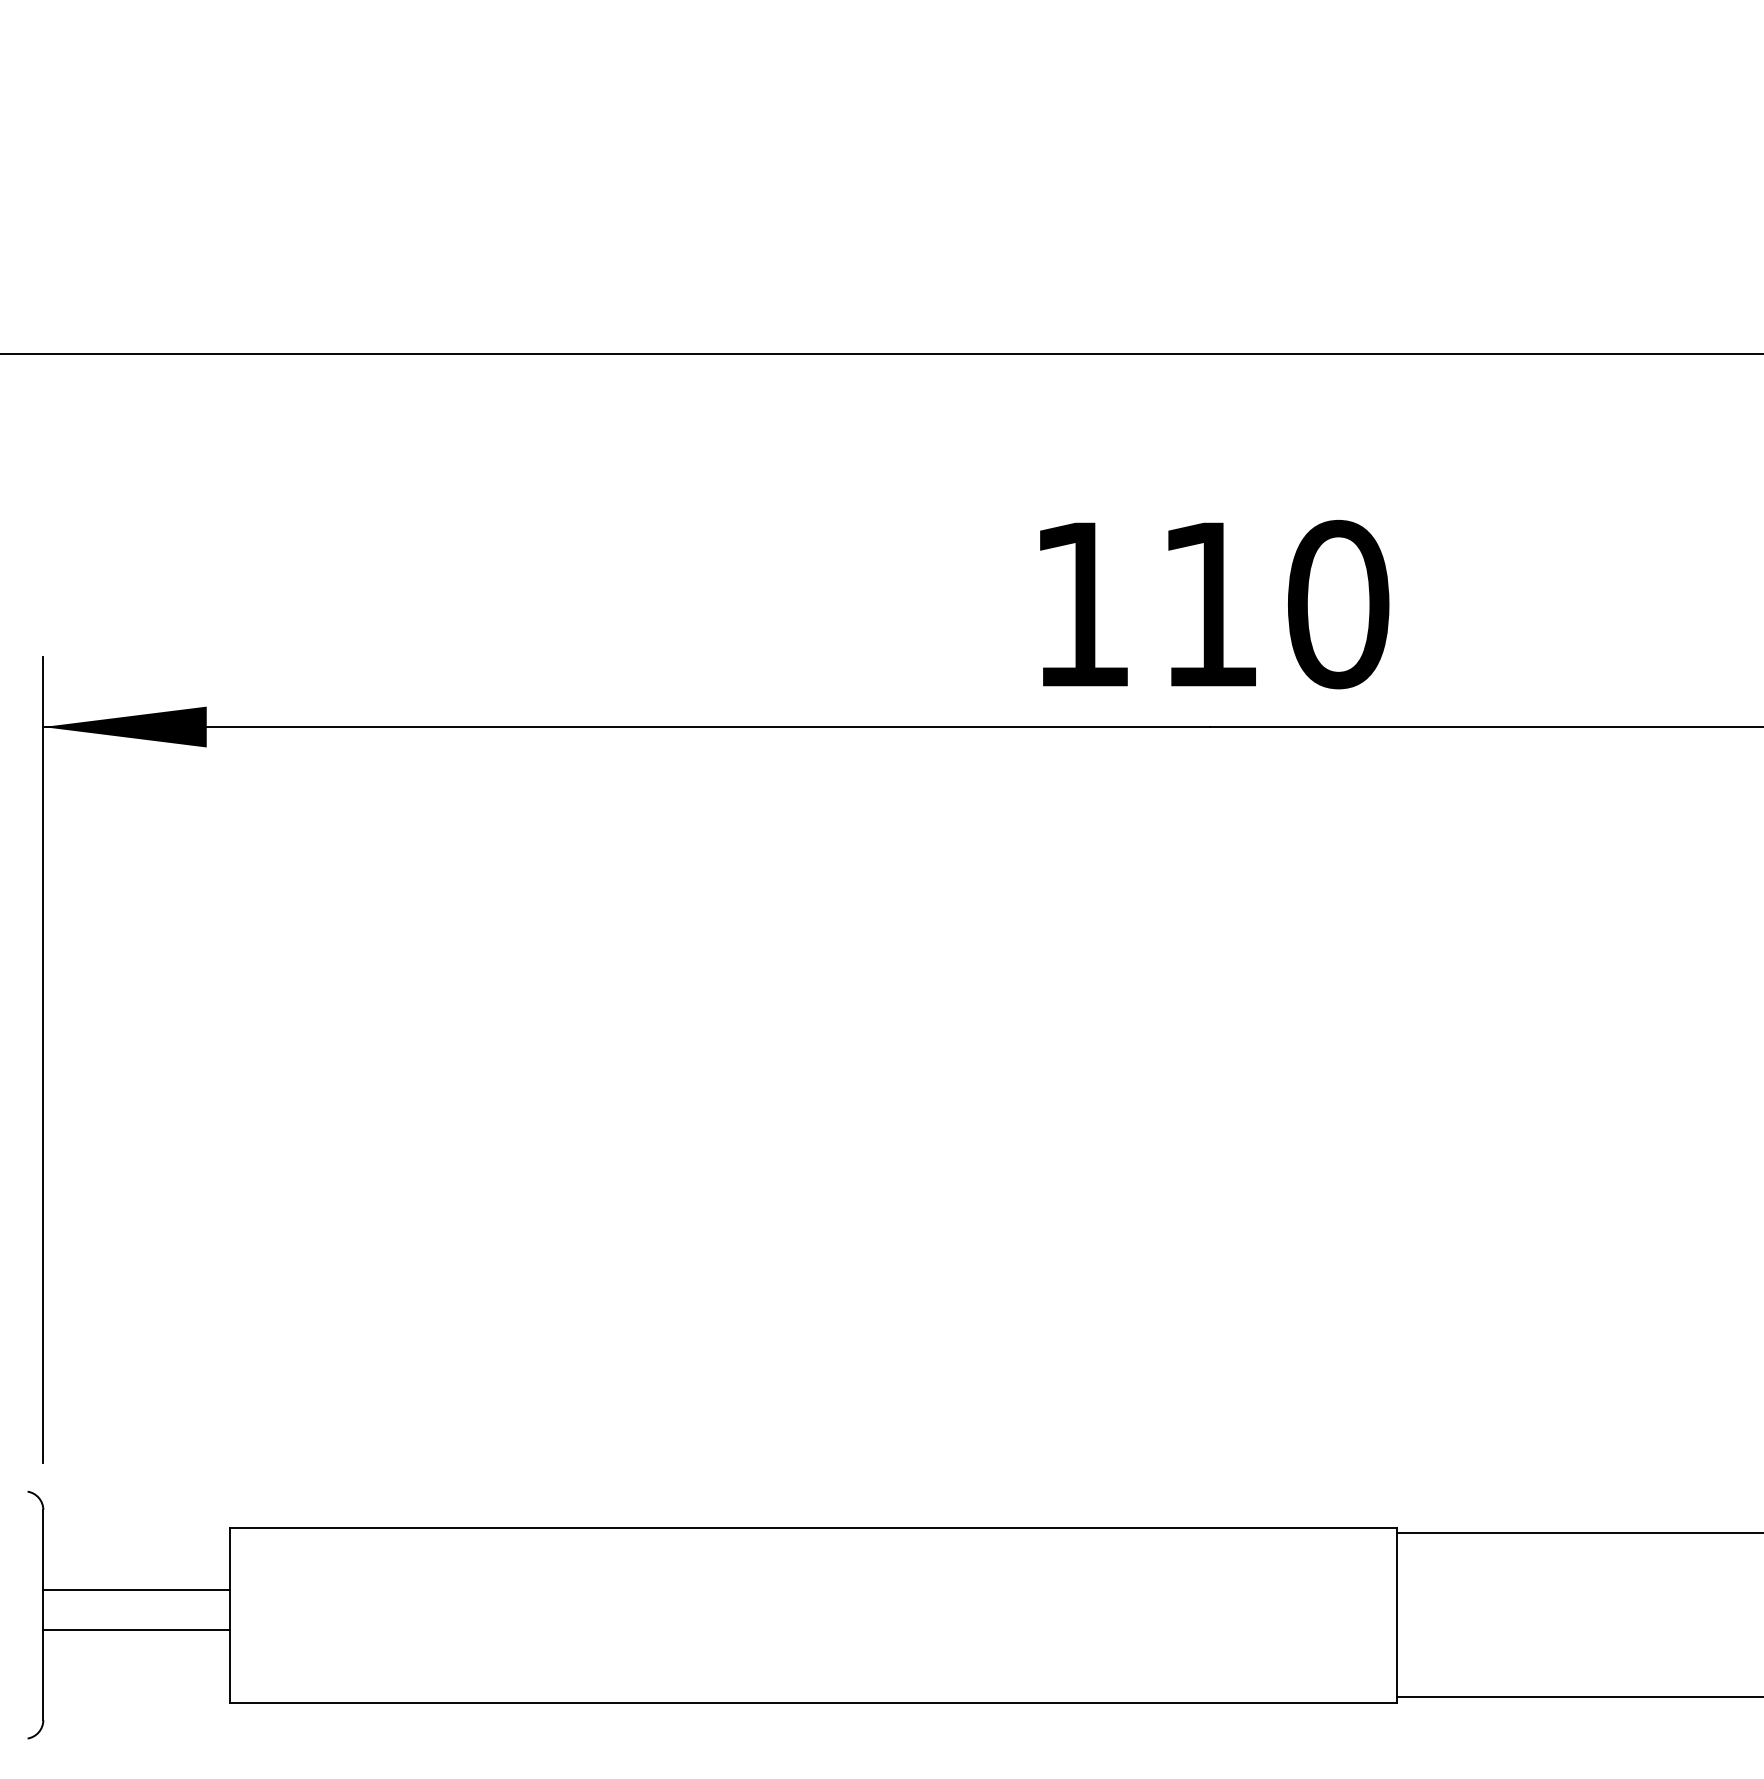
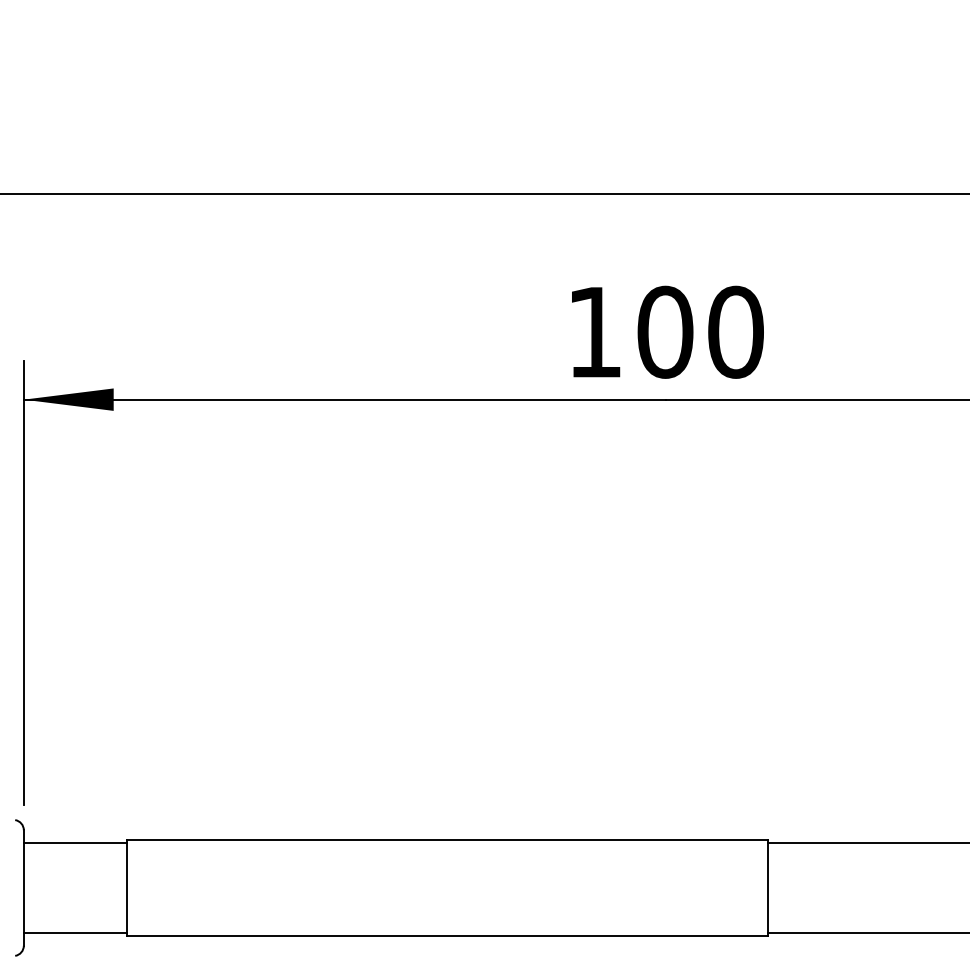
text: (1210, 603) -> (665, 331), 110 -> 100
line: (135, 1590) -> (74, 843), moved
line: (135, 1628) -> (74, 932), moved

